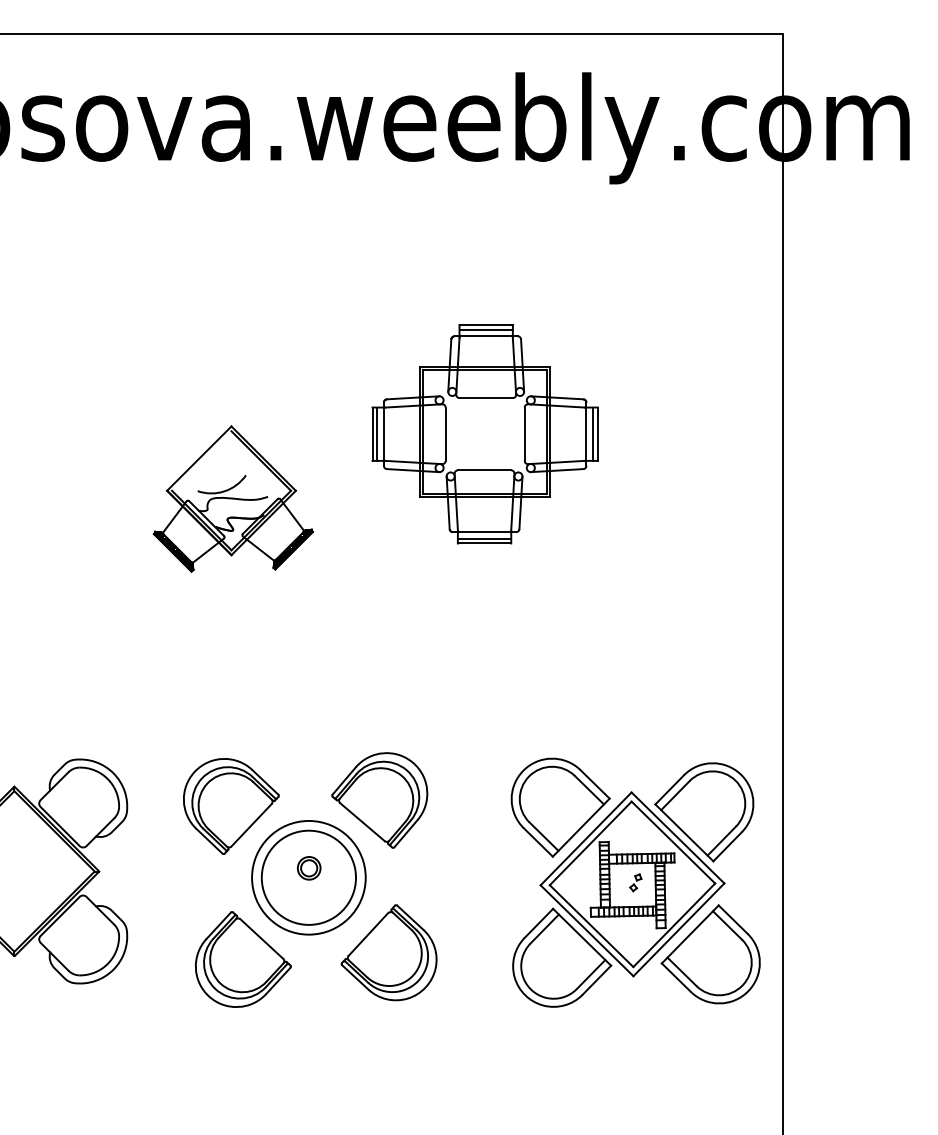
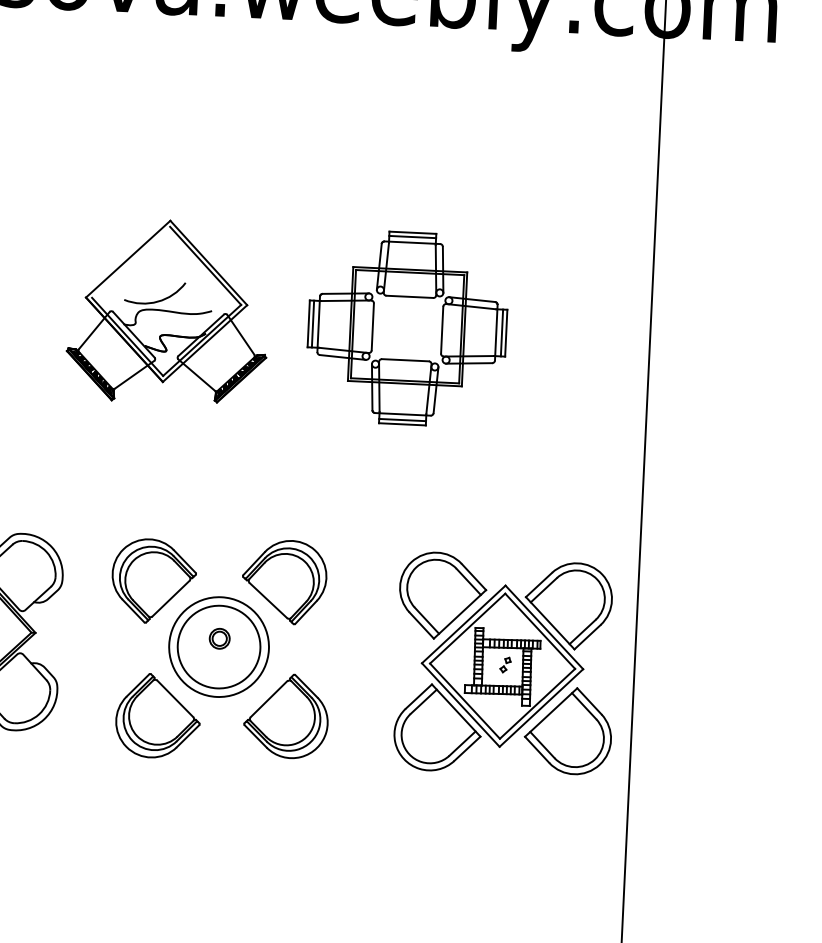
part: (484, 434) -> (406, 328), moved
part: (233, 498) -> (168, 311), size x1.43

